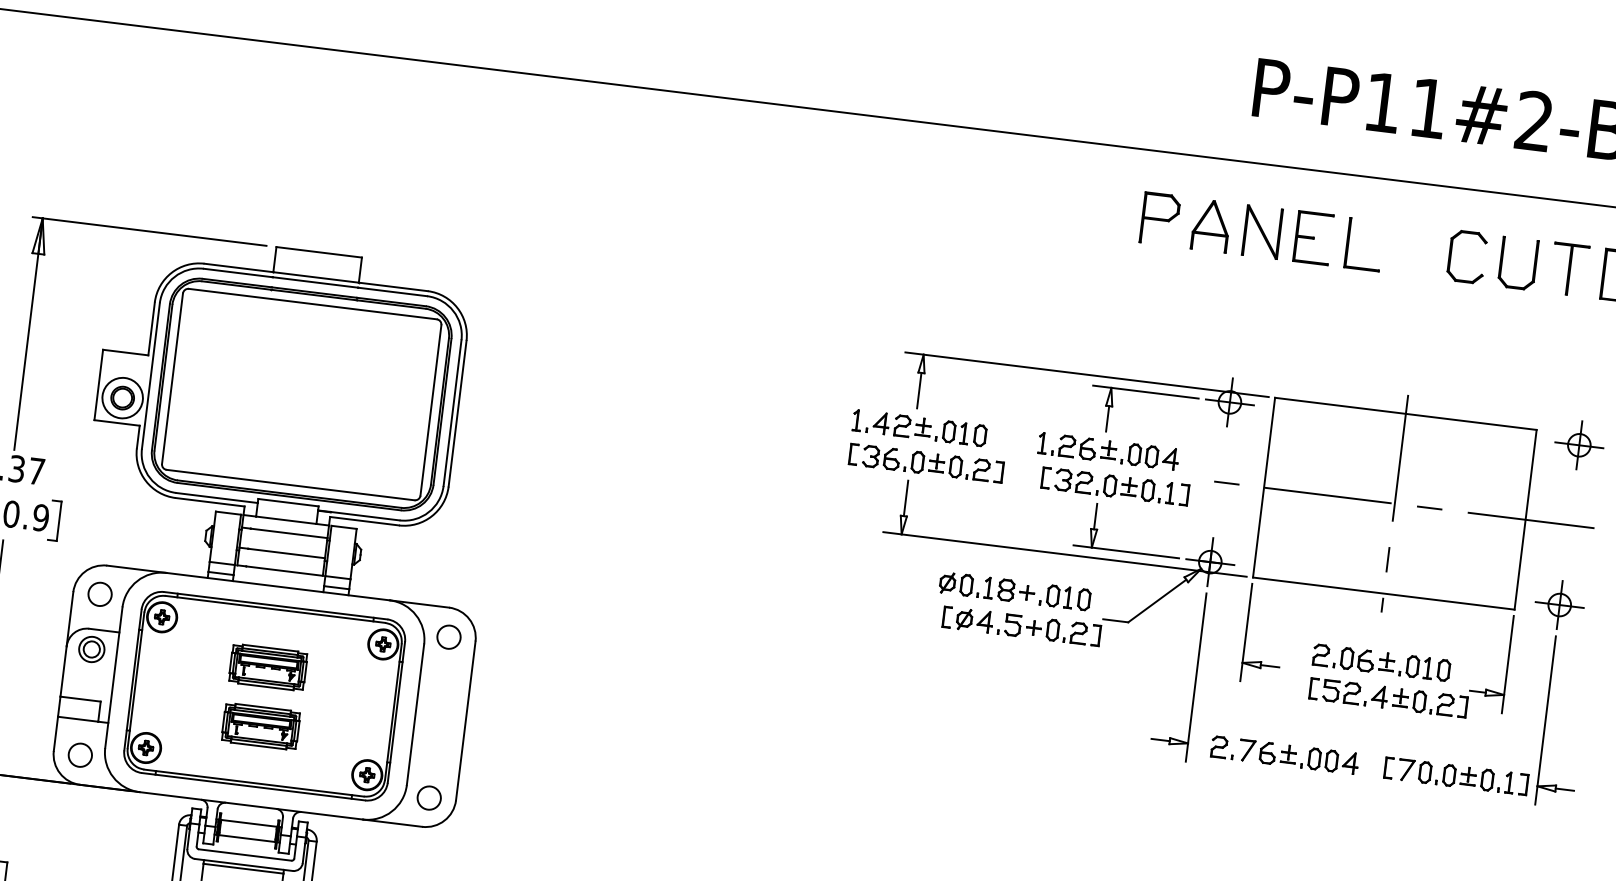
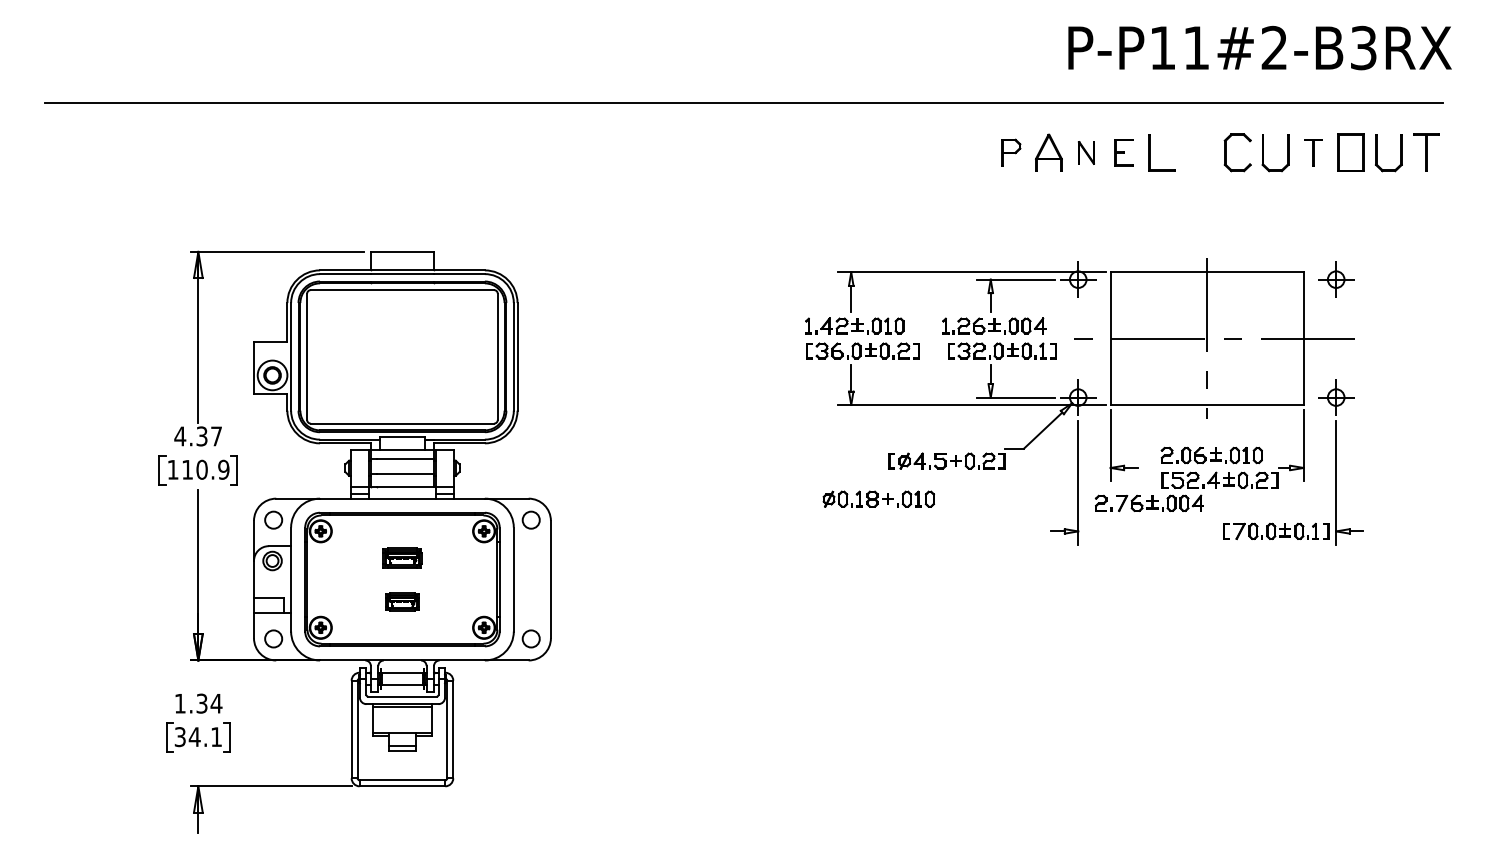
part: (1160, 219) -> (1011, 152), size x0.7
part: (1262, 231) -> (1086, 152), size x0.6
part: (1313, 237) -> (1124, 152), size x0.7
part: (1569, 269) -> (1313, 152), size x0.7
part: (1014, 590) -> (878, 498), moved
part: (268, 667) -> (402, 558), size x0.7
part: (261, 725) -> (402, 601), size x0.6
part: (1283, 753) -> (1148, 502), moved

